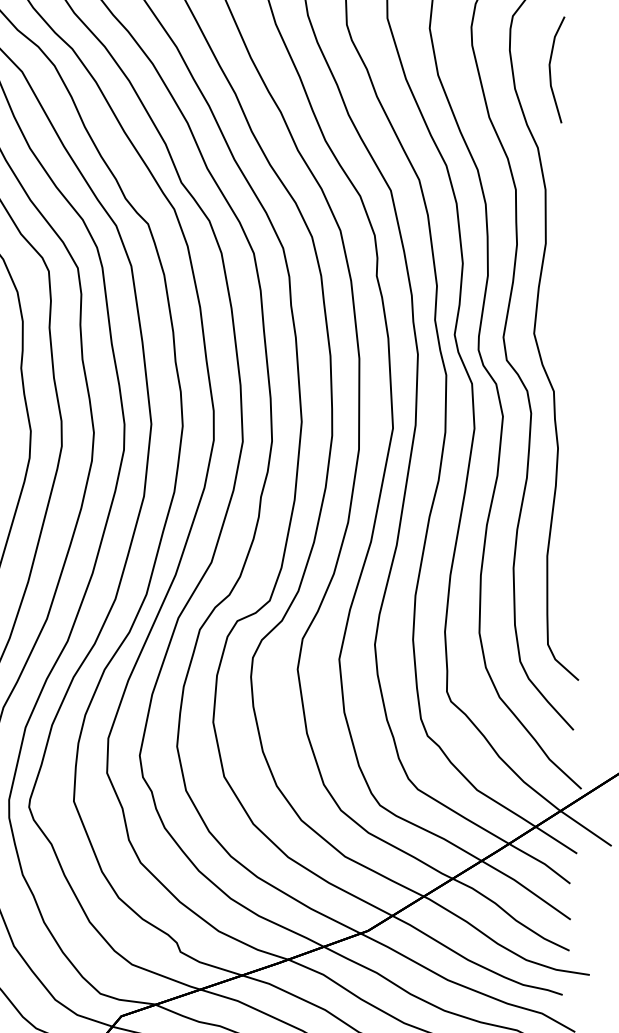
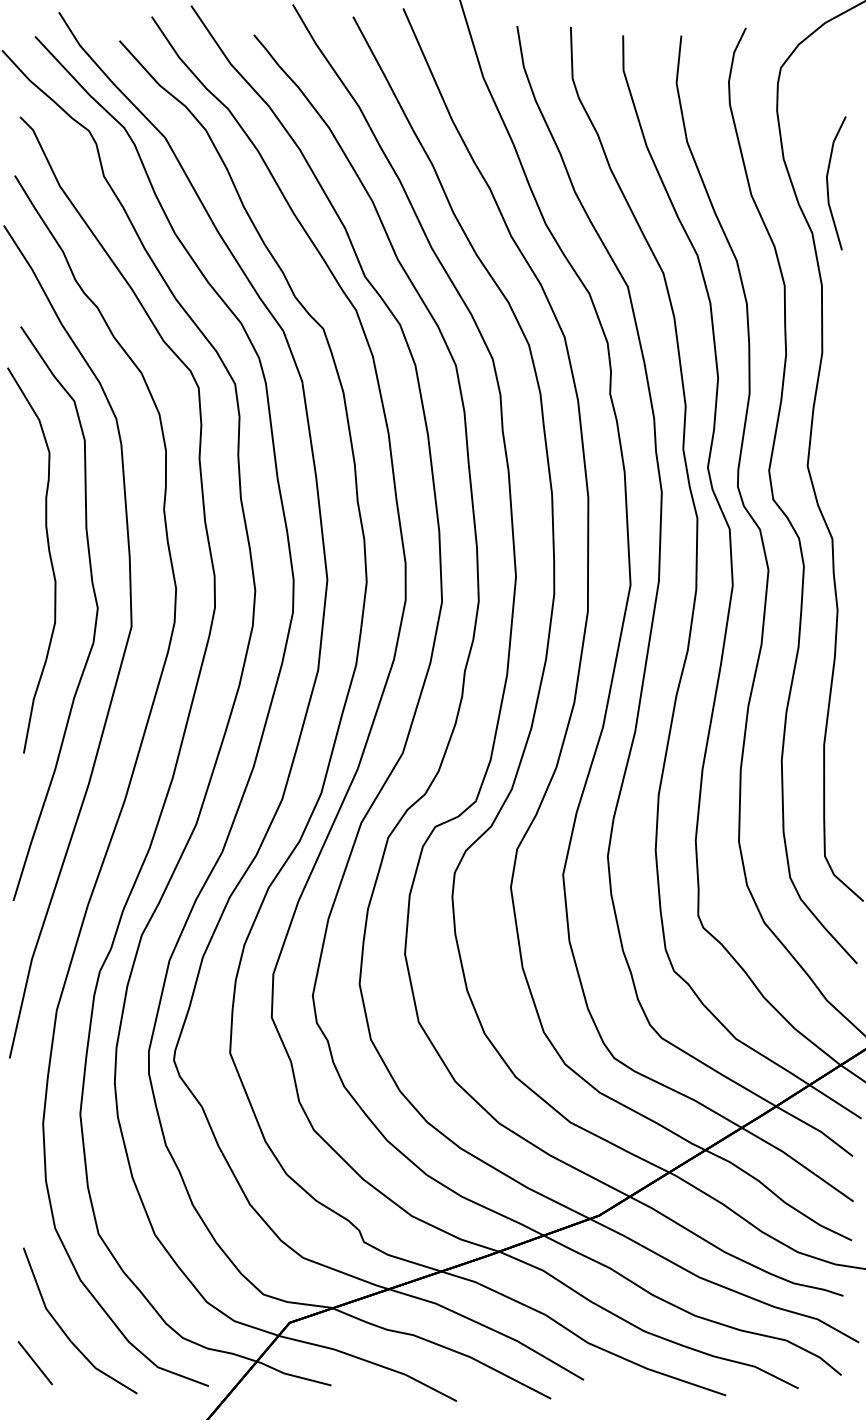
line: (550, 70) -> (828, 183), moved

